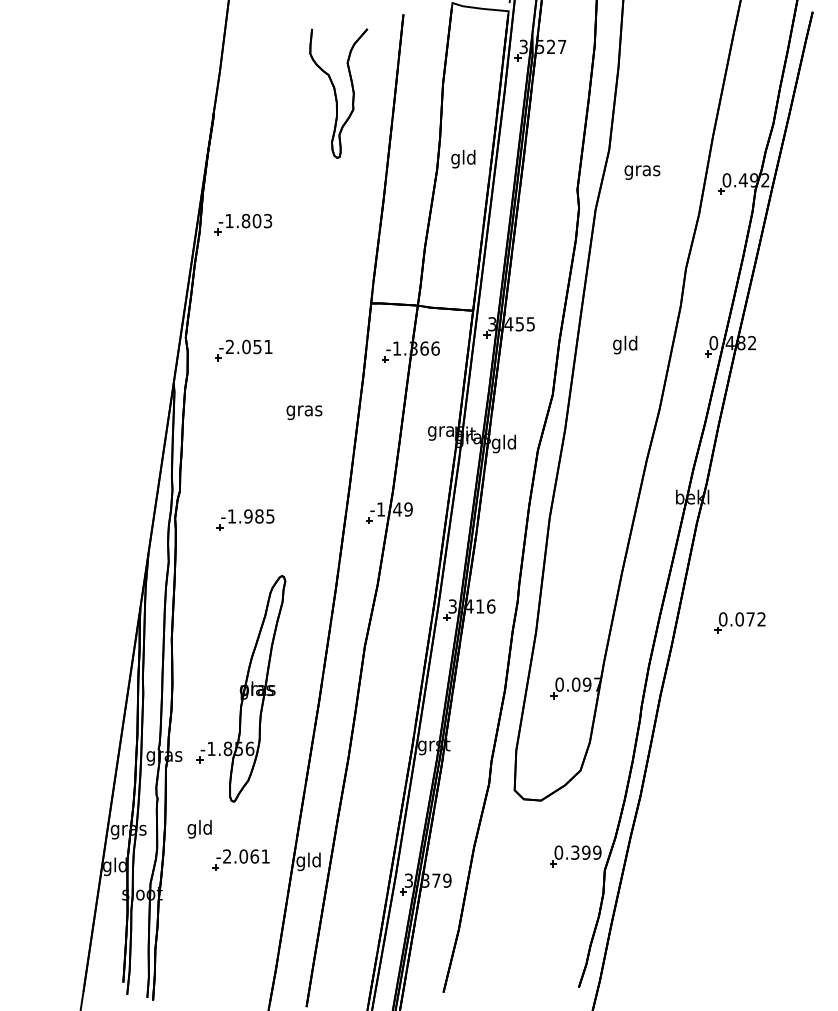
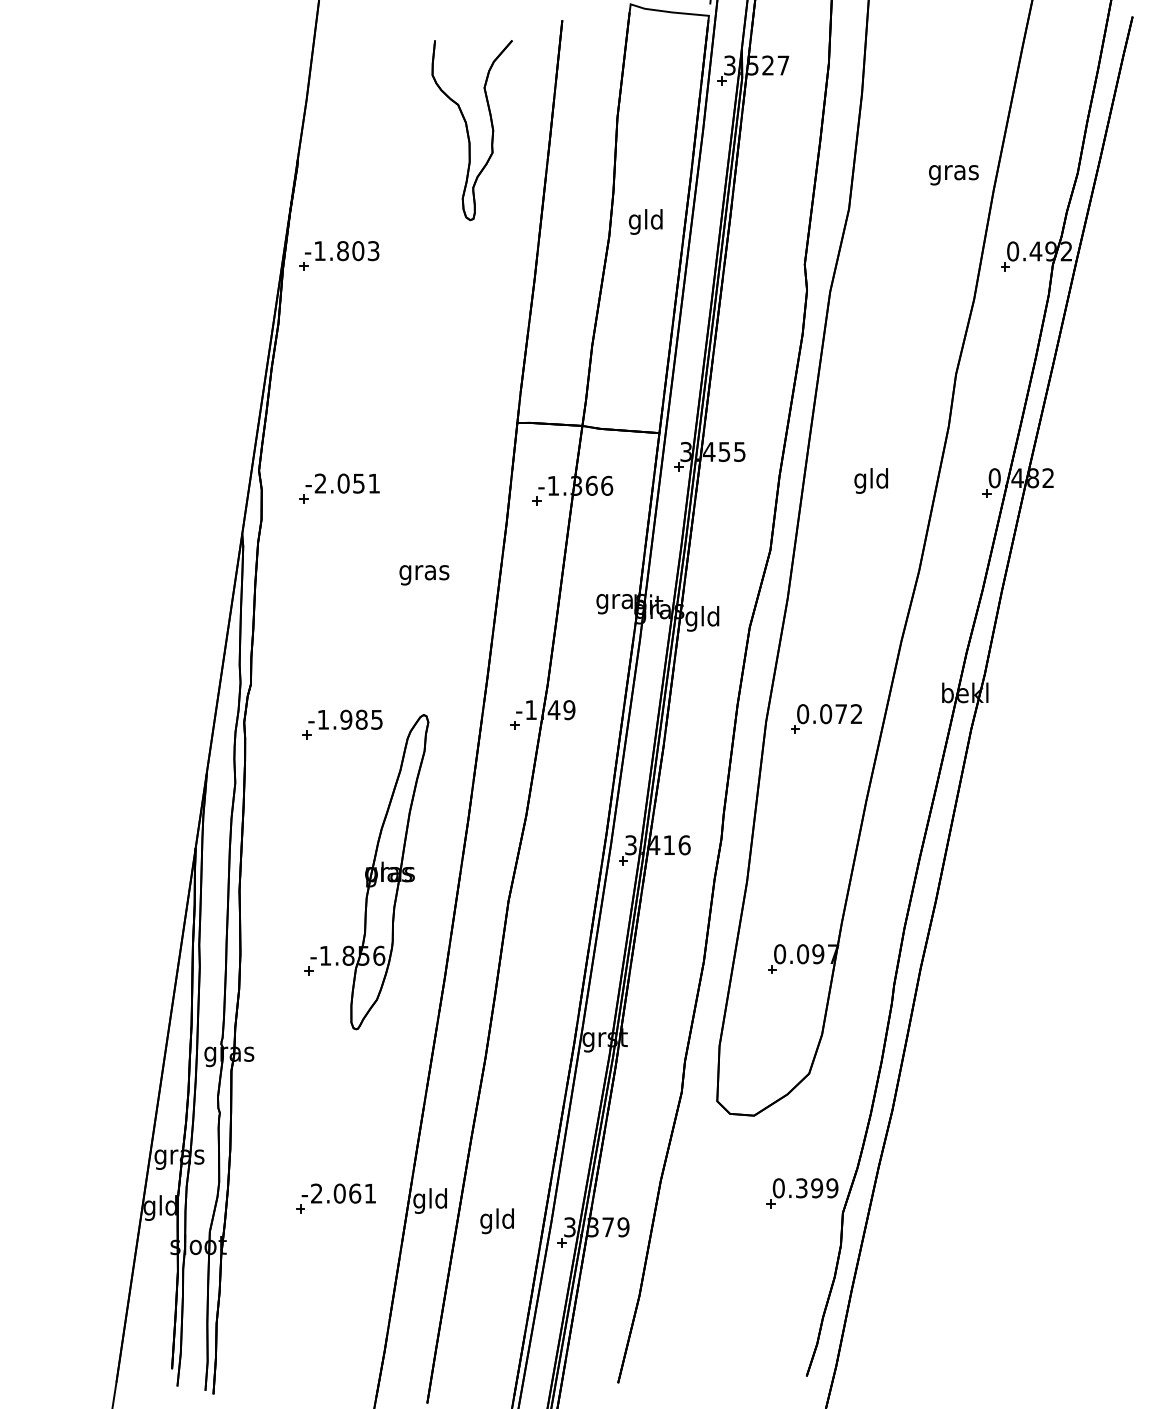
text: (642, 172) -> (953, 175), moved
part: (243, 224) -> (339, 255), moved
part: (739, 622) -> (825, 718), moved
part: (241, 688) -> (367, 871), moved
text: (199, 829) -> (496, 1221), moved

